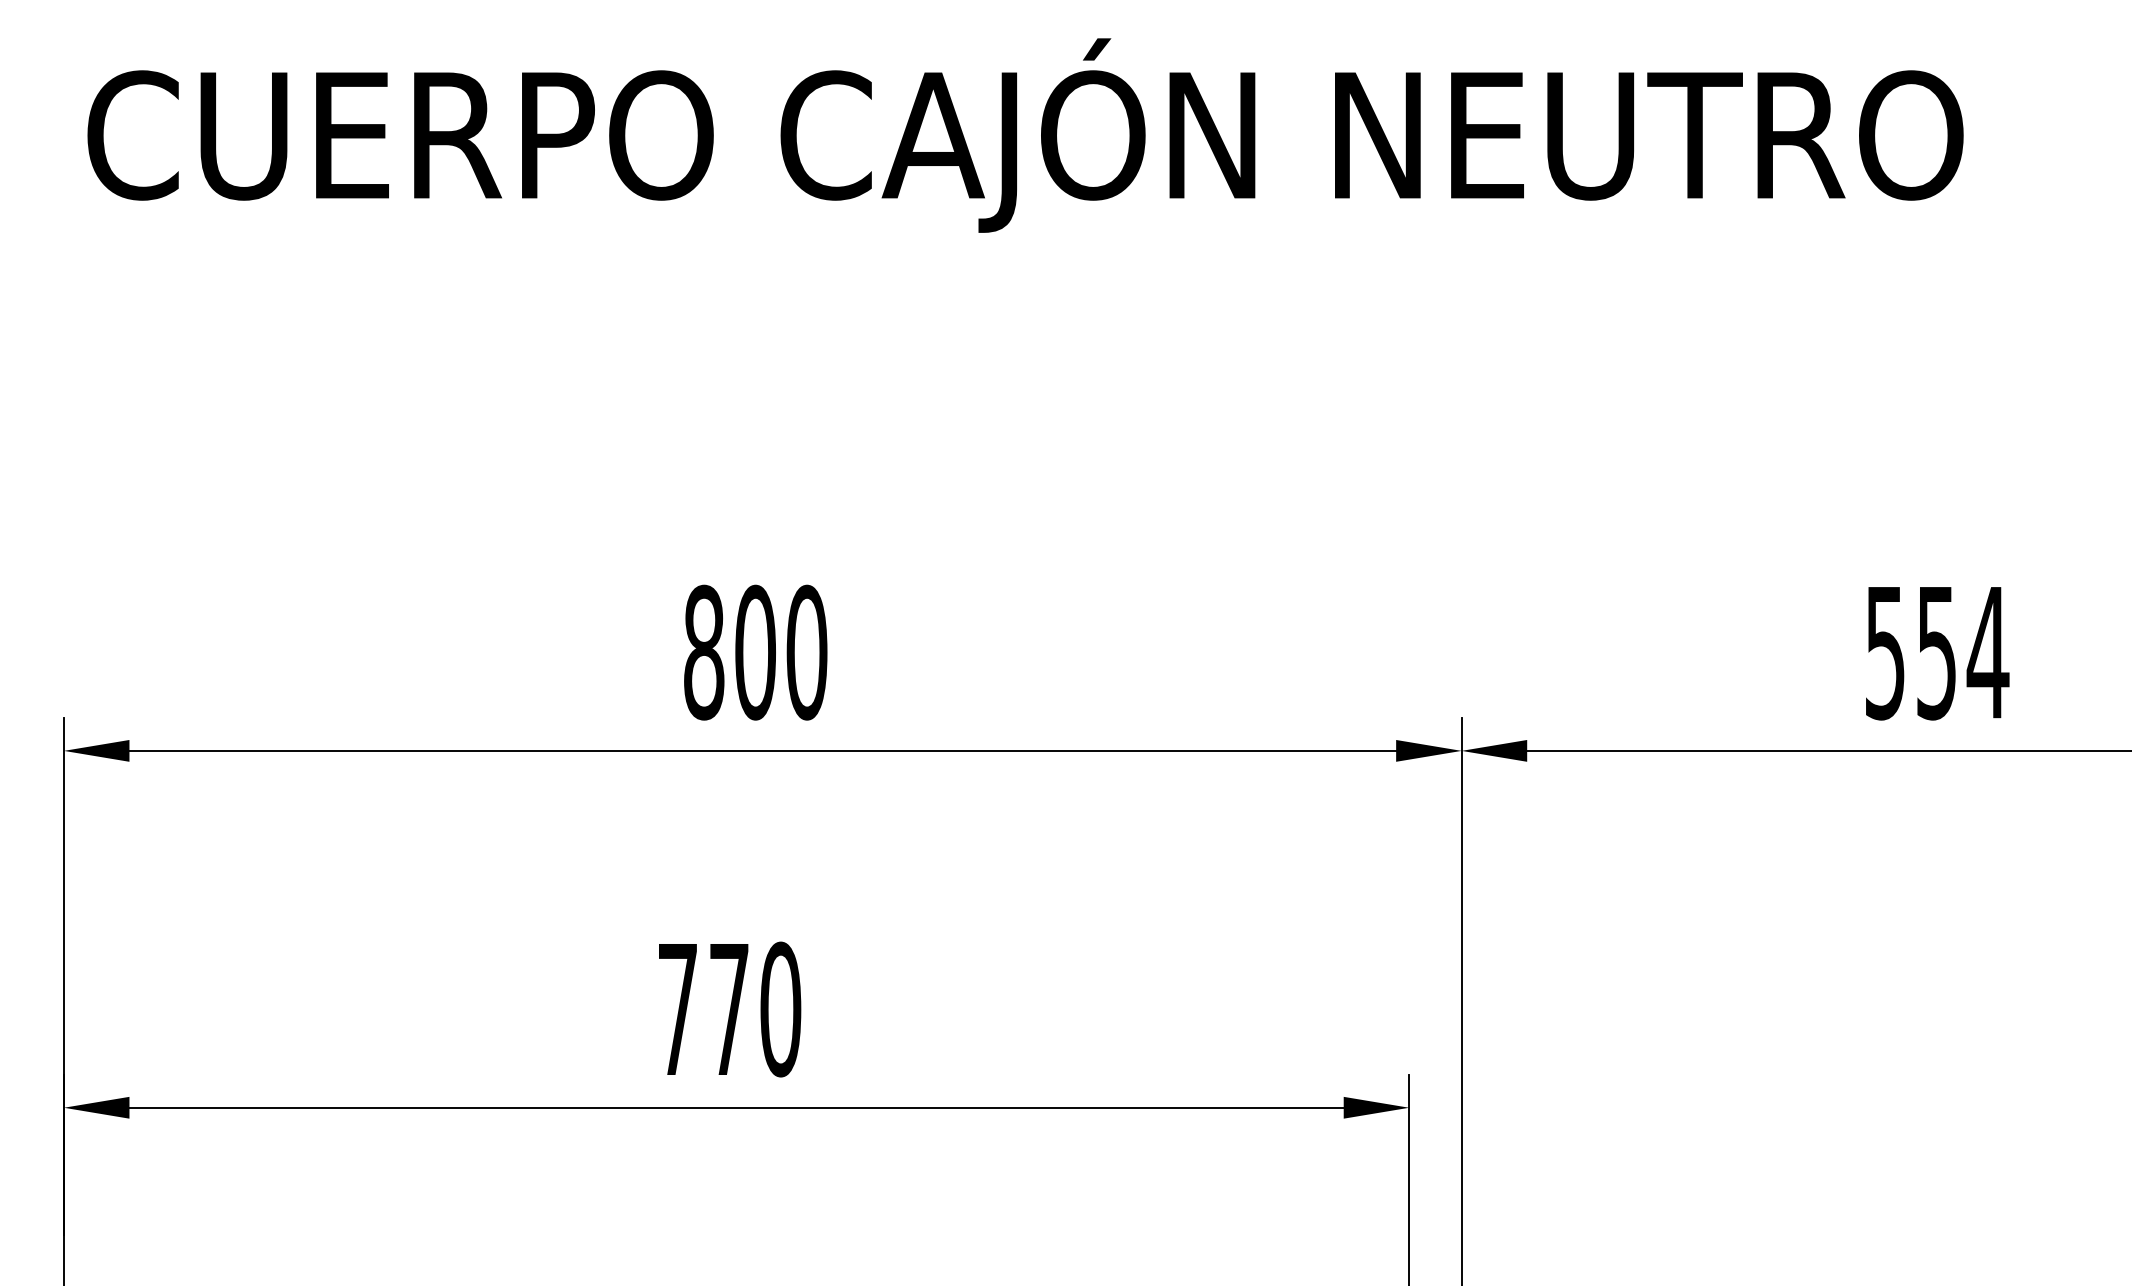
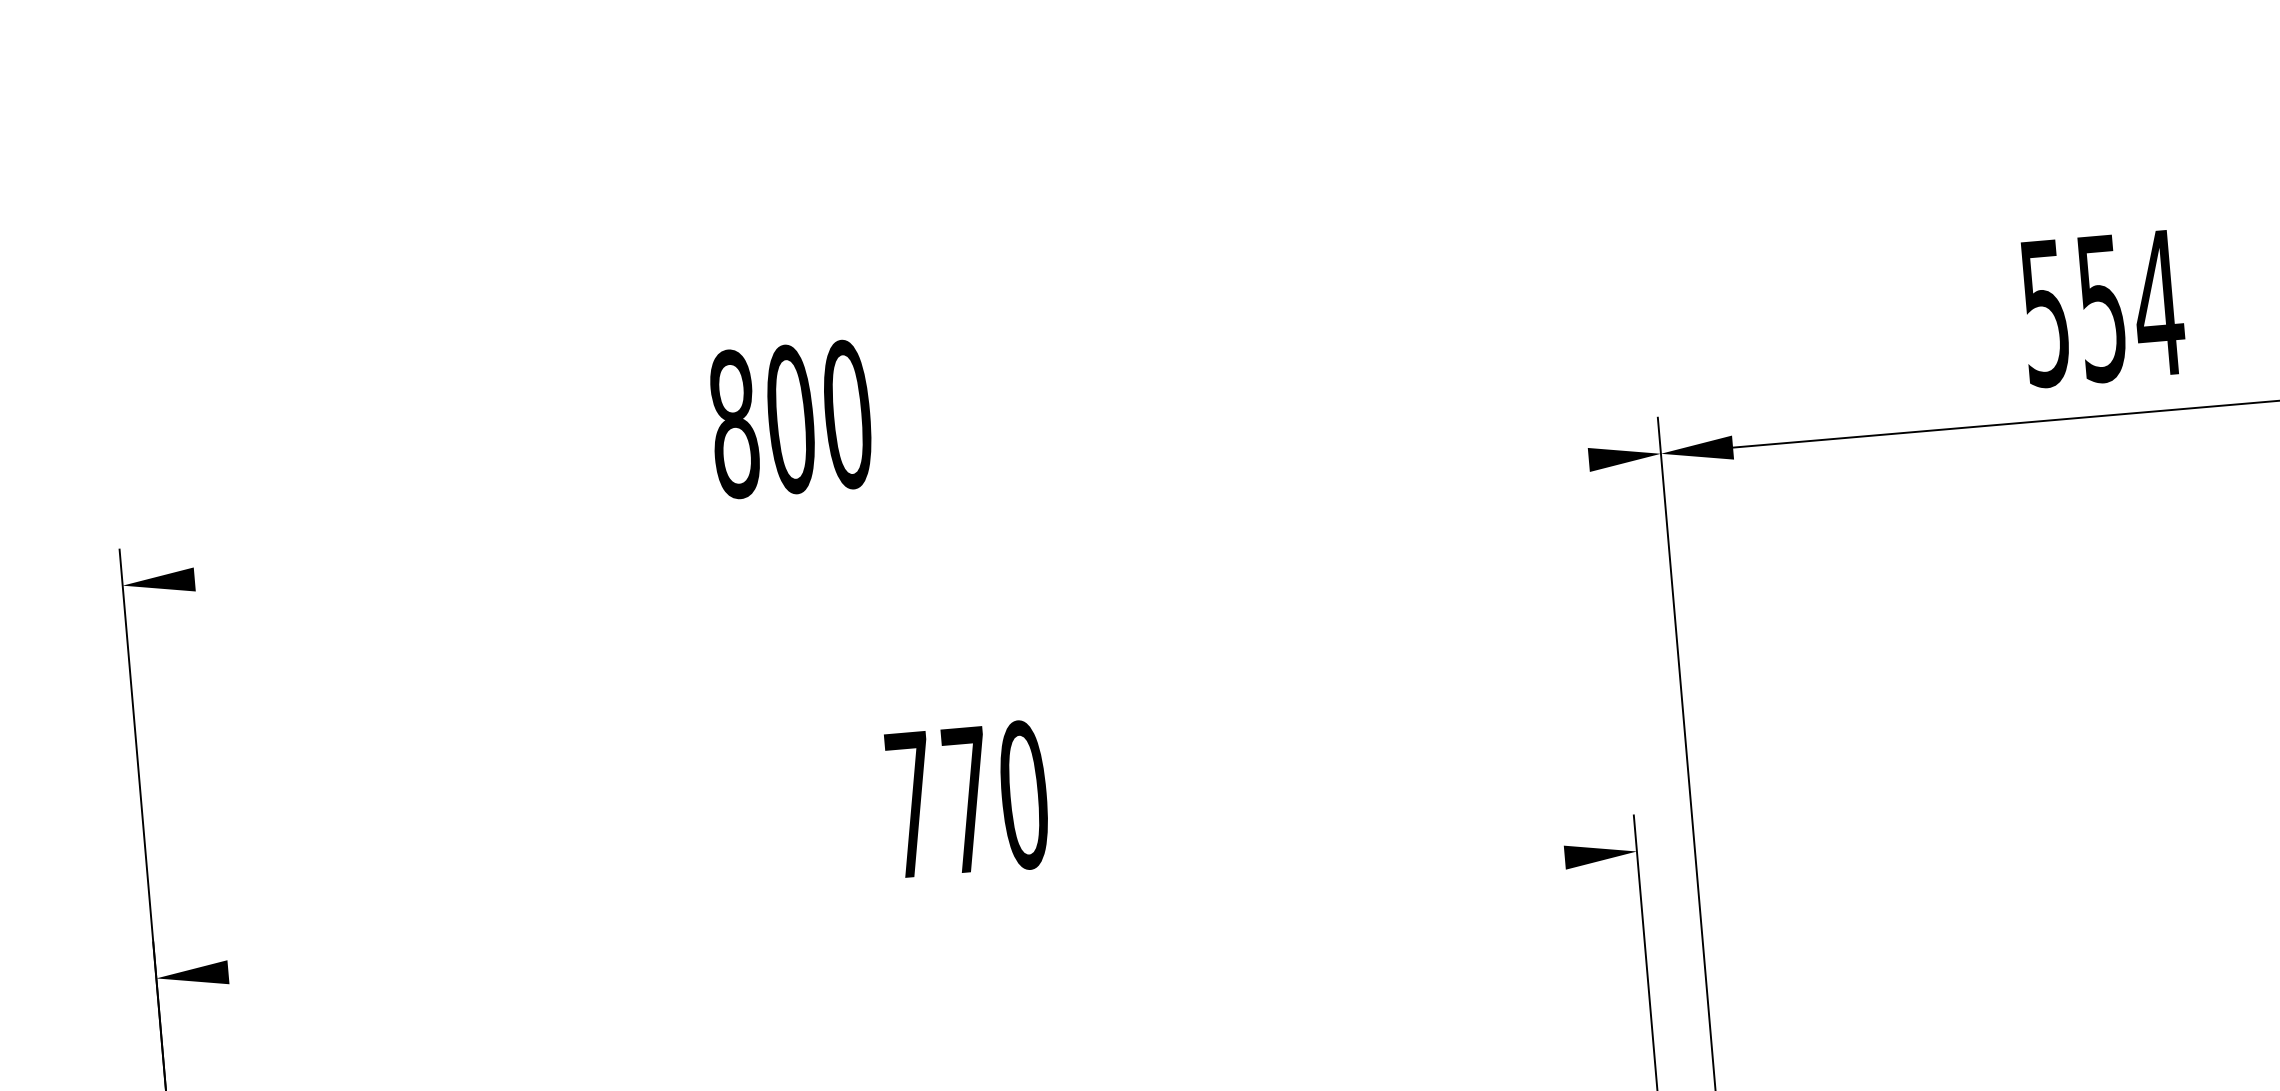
text: (755, 652) -> (790, 419), moved
text: (1937, 653) -> (2102, 309), moved
line: (762, 750) -> (891, 519), removed
text: (730, 1009) -> (968, 799), moved
line: (736, 1107) -> (896, 914), removed

